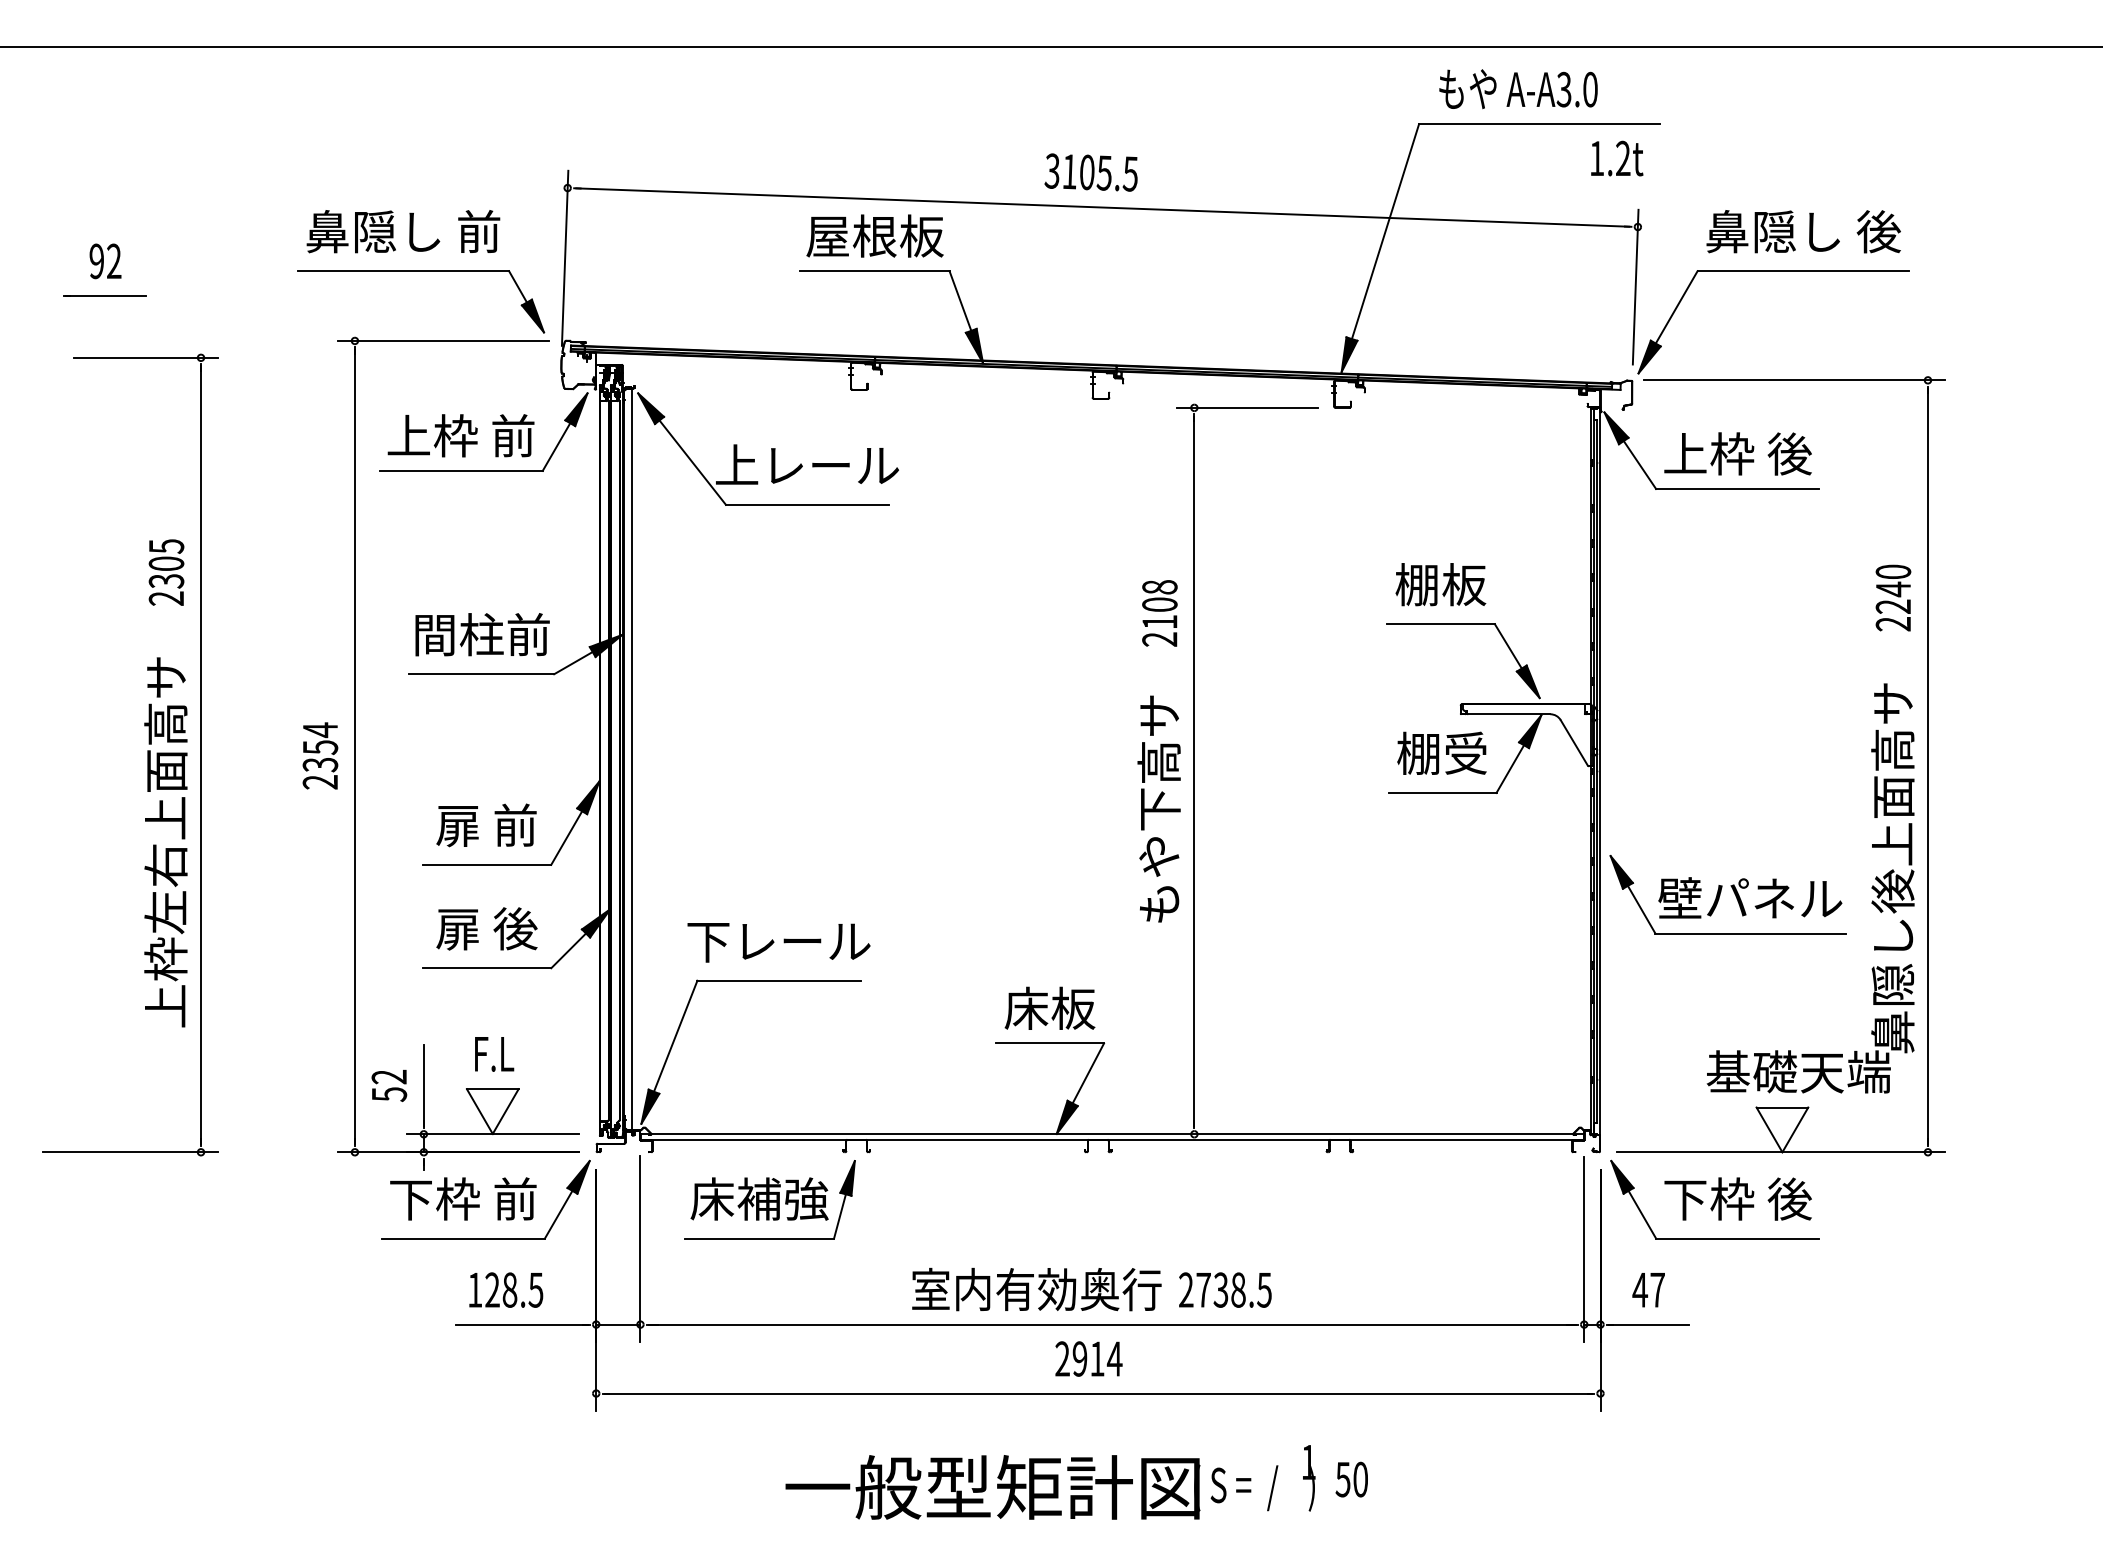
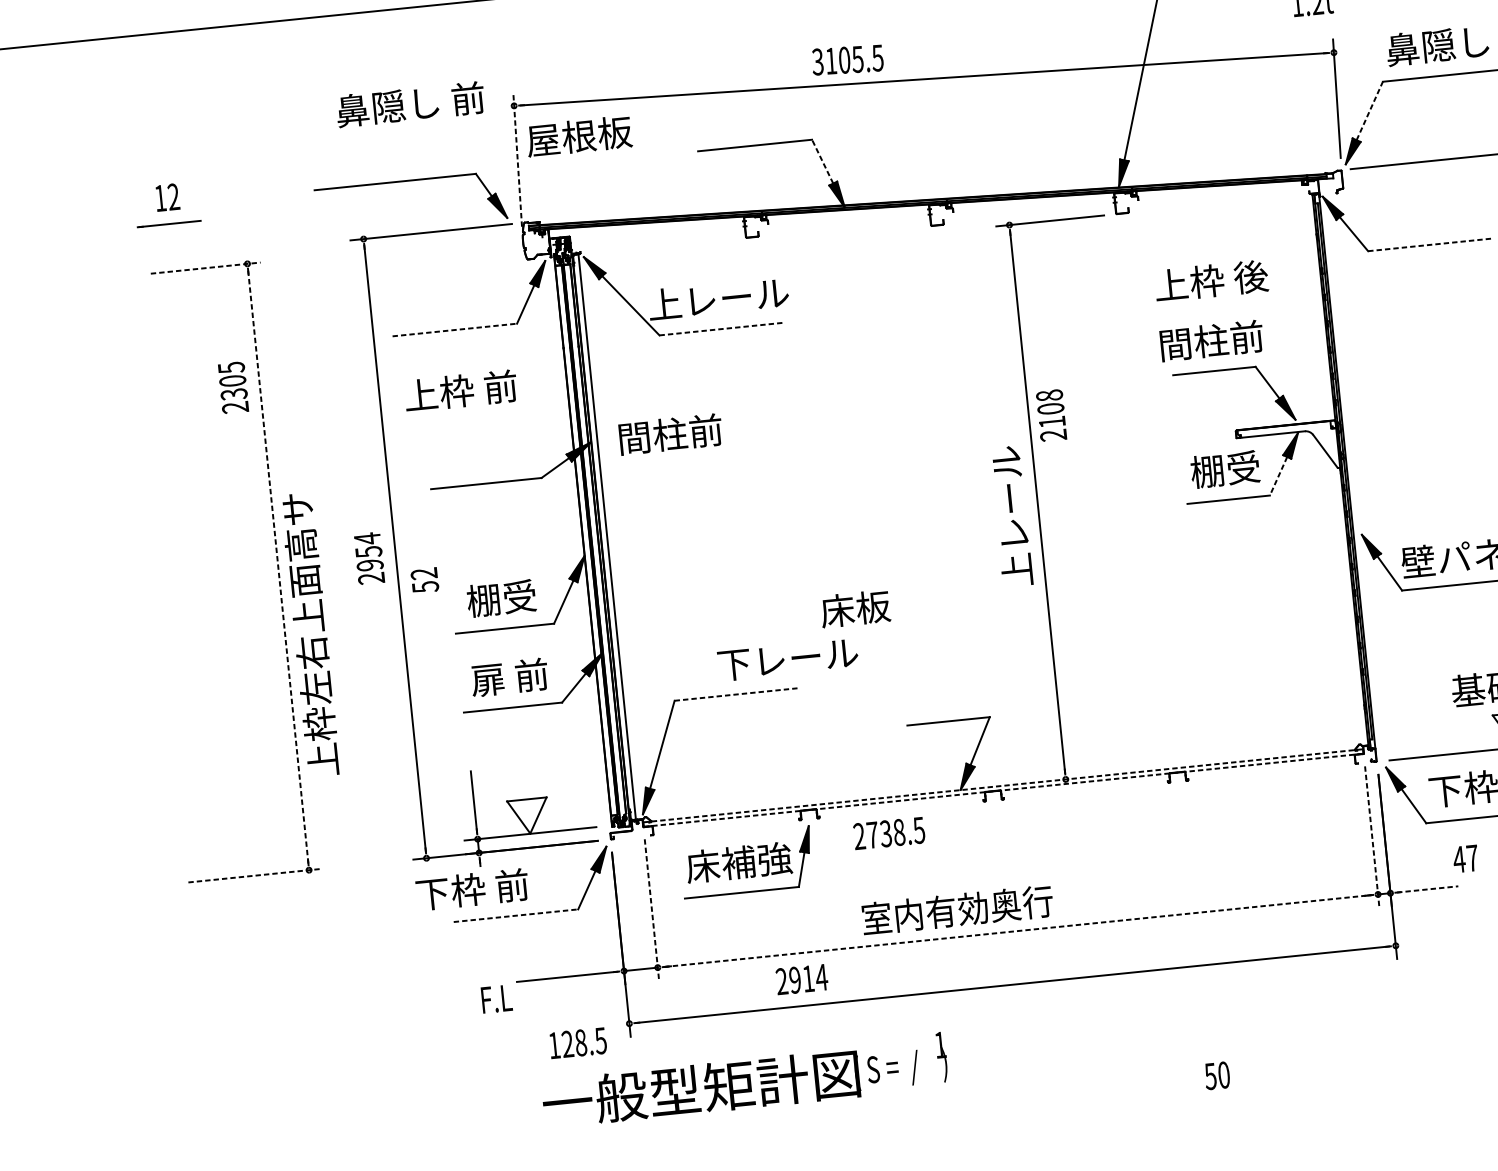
text: (1090, 172) -> (847, 60), moved
text: (403, 231) -> (410, 104), moved
text: (874, 235) -> (578, 135), moved
line: (565, 258) -> (517, 159), solid -> dashed
text: (96, 261) -> (160, 198), 92 -> 12
line: (960, 301) -> (822, 162), solid -> dashed
line: (1676, 307) -> (1369, 111), solid -> dashed
line: (146, 357) -> (205, 267), solid -> dashed
text: (460, 435) -> (460, 390), moved
text: (1737, 453) -> (1211, 280), moved
line: (461, 470) -> (455, 329), solid -> dashed
line: (1737, 489) -> (1430, 245), solid -> dashed
line: (807, 504) -> (721, 328), solid -> dashed
text: (166, 572) -> (233, 387), moved
text: (1441, 584) -> (1211, 340), 棚板 -> 間柱前
text: (1159, 613) -> (1051, 415), moved
text: (482, 634) -> (670, 434), moved
line: (201, 755) -> (278, 567), solid -> dashed
text: (320, 764) -> (370, 564), 2354 -> 2954
line: (1510, 769) -> (1278, 476), solid -> dashed
text: (1158, 808) -> (1013, 533), もや下高サ -> 上レール
text: (486, 825) -> (501, 598), 扉 前 -> 棚受
text: (165, 842) -> (310, 635), moved
text: (515, 928) -> (531, 675), 扉 後 -> 扉 前
text: (778, 942) -> (787, 659), moved
line: (779, 980) -> (737, 694), solid -> dashed
text: (1049, 1007) -> (854, 608), moved
text: (494, 1054) -> (496, 999), moved
text: (389, 1085) -> (424, 580), moved
line: (1112, 1134) -> (1003, 785), solid -> dashed
line: (1112, 1140) -> (1003, 790), solid -> dashed
line: (130, 1152) -> (255, 875), solid -> dashed
text: (463, 1198) -> (472, 889), moved
line: (463, 1238) -> (516, 915), solid -> dashed
line: (640, 1249) -> (652, 910), solid -> dashed
line: (1584, 1249) -> (1372, 837), solid -> dashed
text: (506, 1289) -> (578, 1042), moved
text: (1225, 1289) -> (889, 833), moved
text: (1648, 1290) -> (1465, 859), moved
line: (1112, 1324) -> (1018, 930), solid -> dashed
line: (1649, 1324) -> (1427, 889), solid -> dashed
text: (1088, 1358) -> (801, 979), moved
text: (1351, 1479) -> (1217, 1075), moved
text: (1050, 1482) -> (744, 1080), moved

